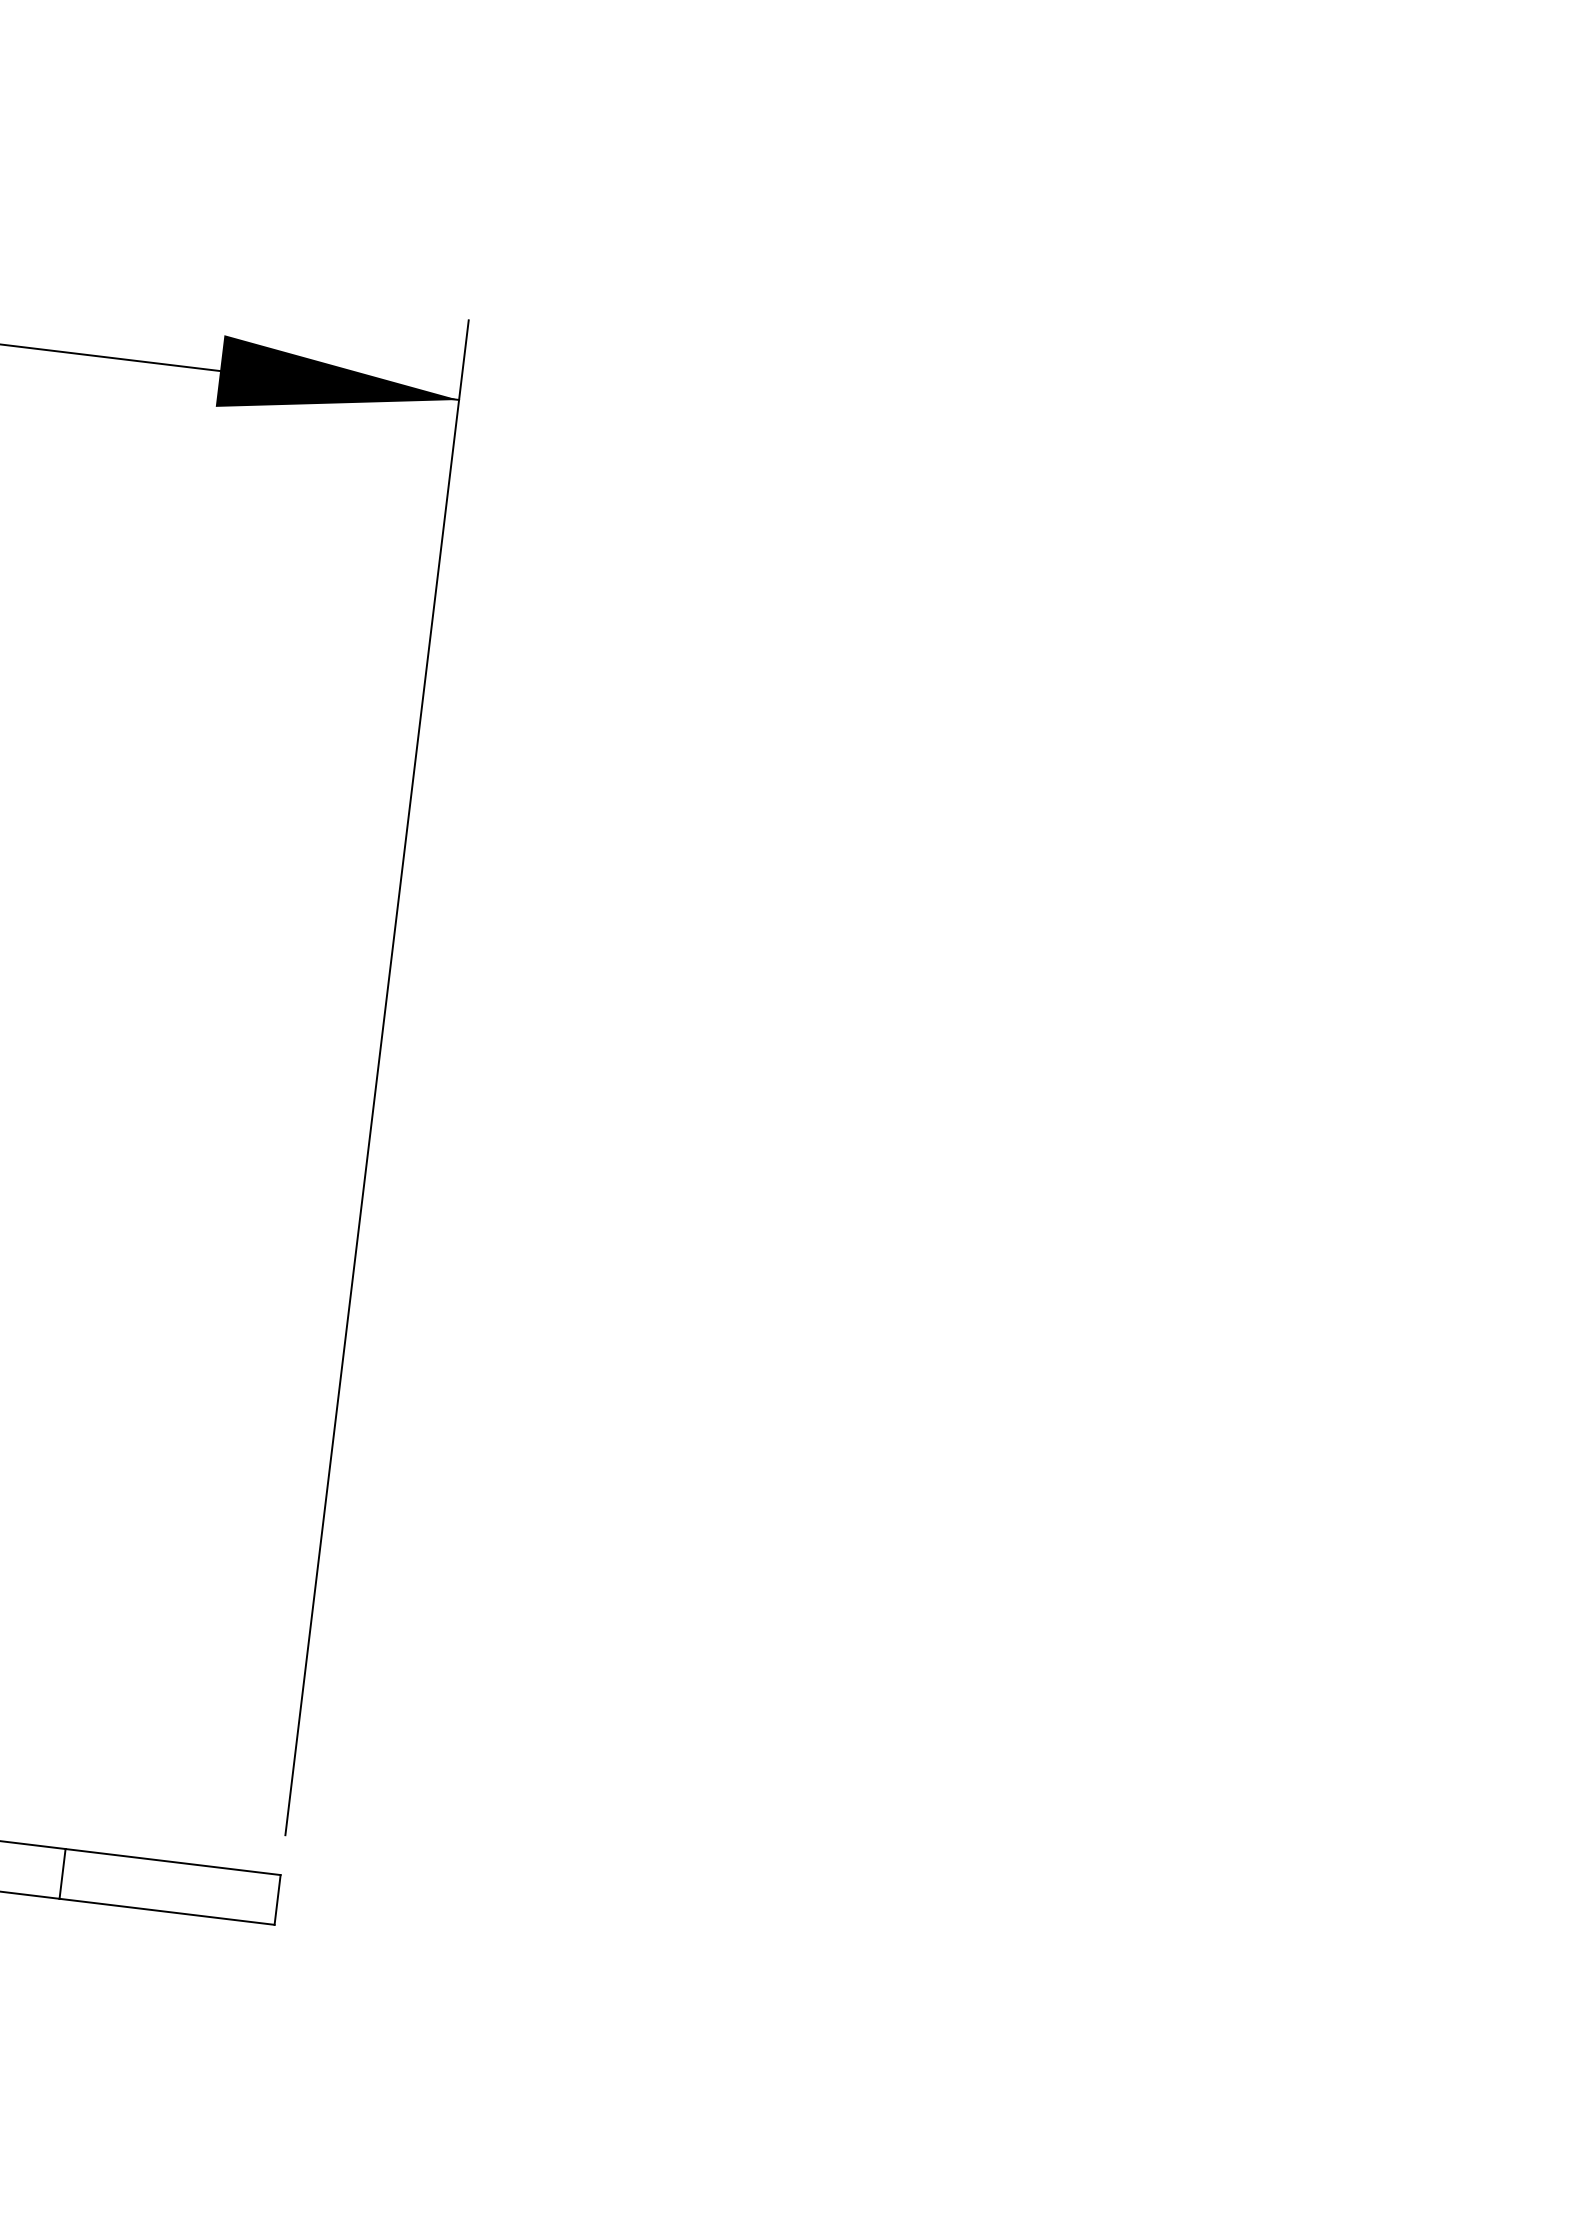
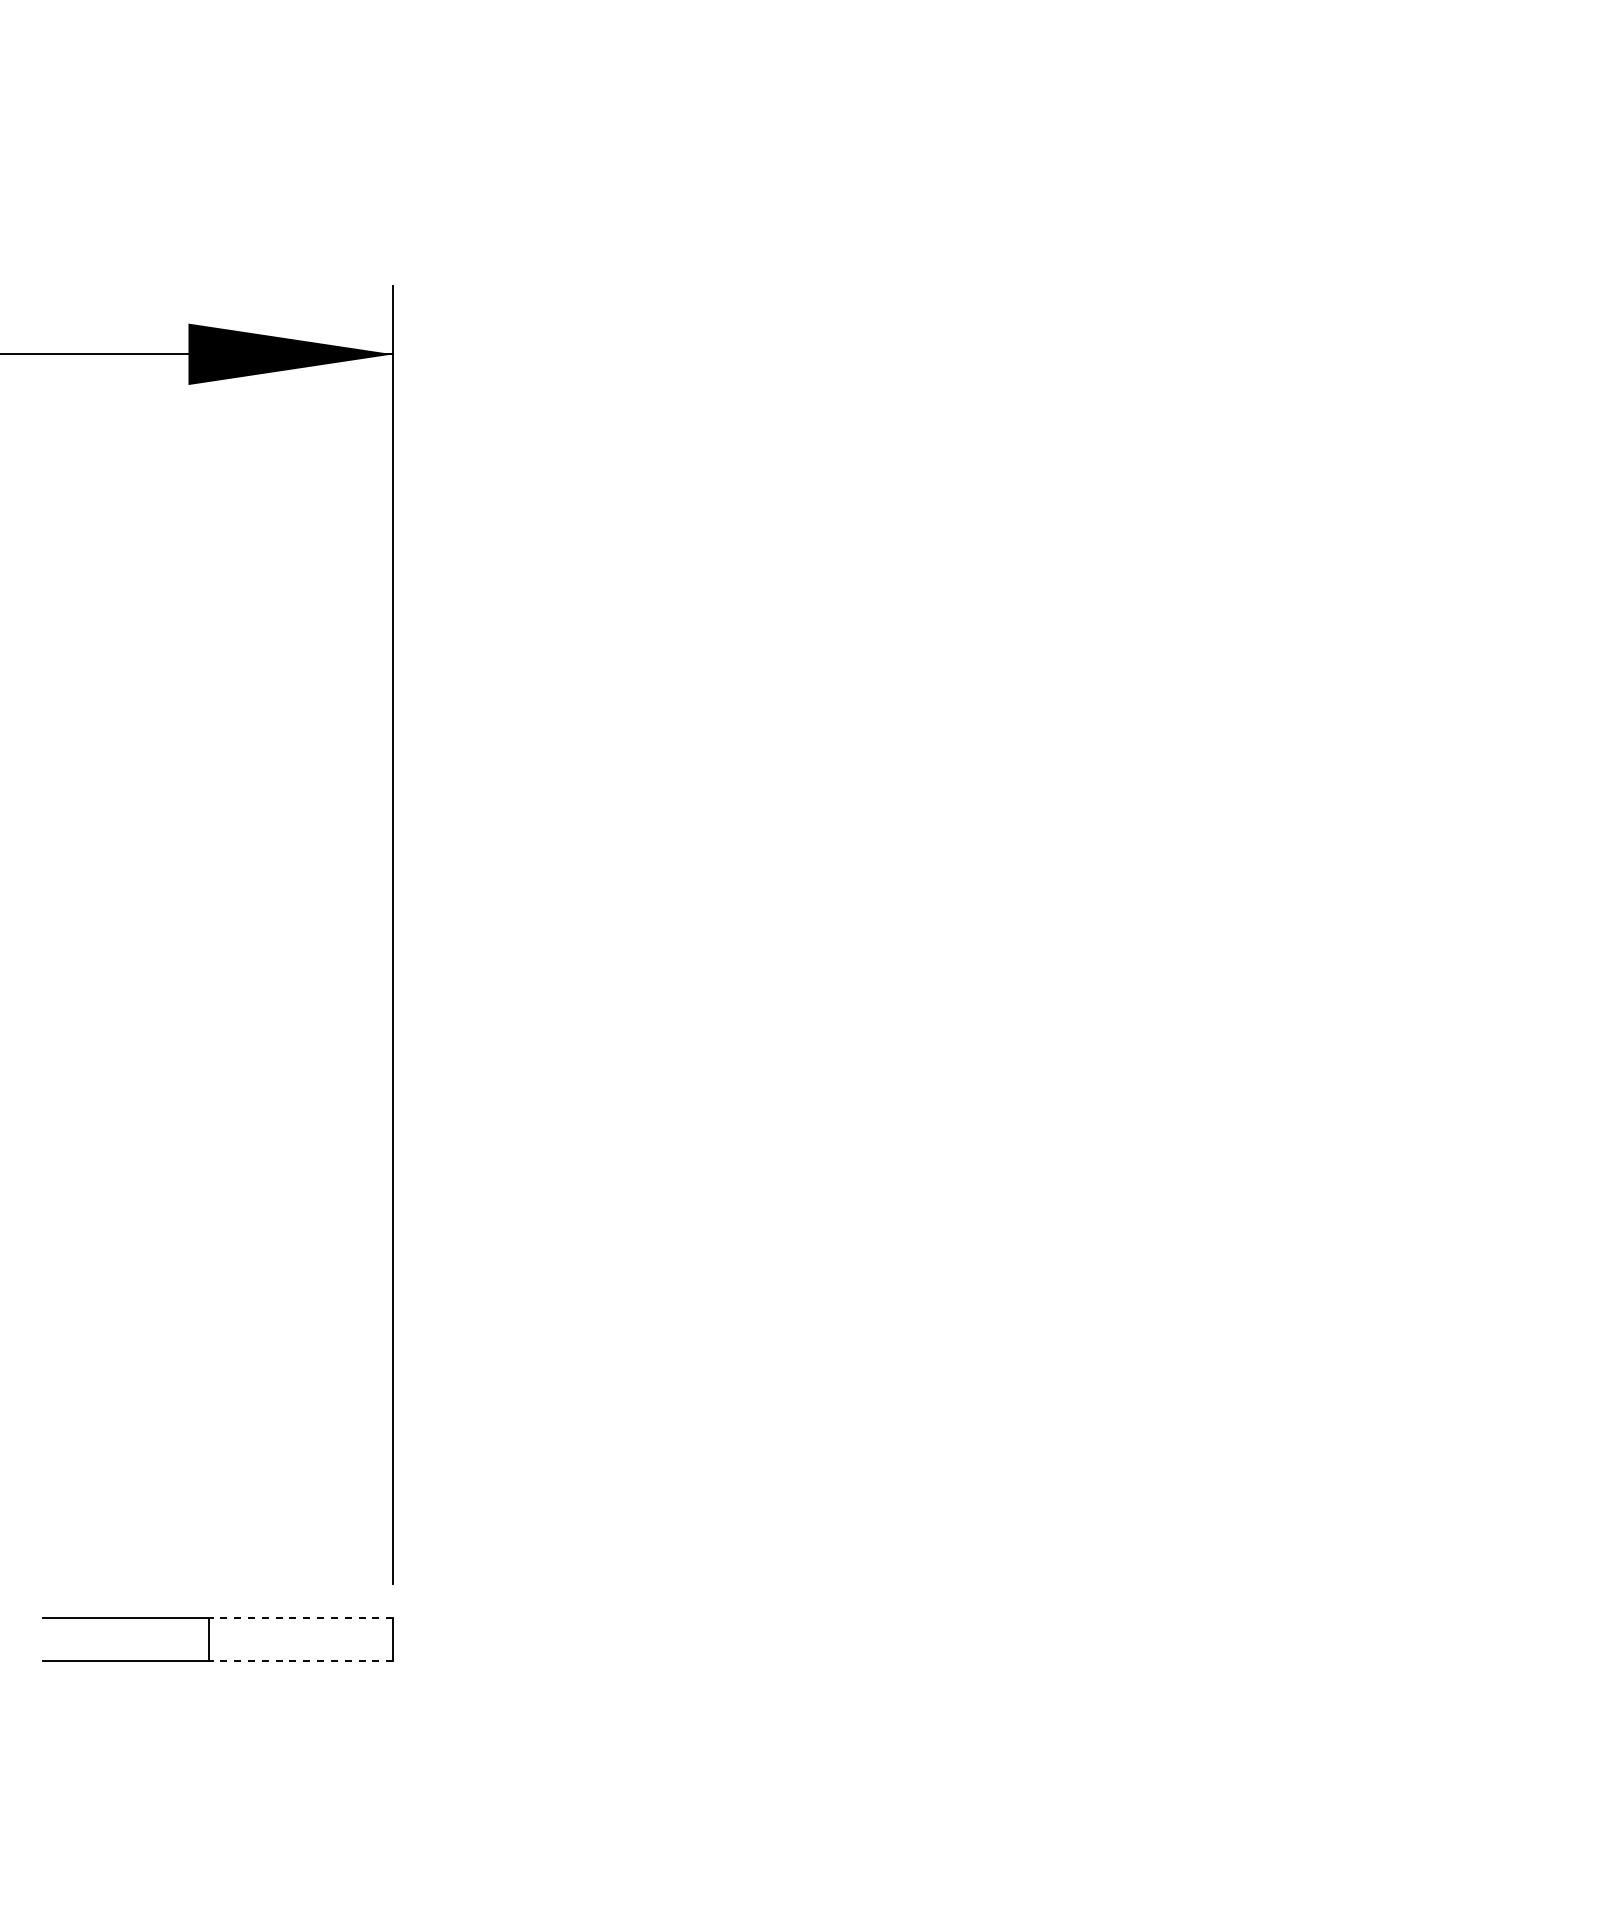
line: (172, 1862) -> (300, 1618), solid -> dashed
line: (166, 1911) -> (300, 1660), solid -> dashed

